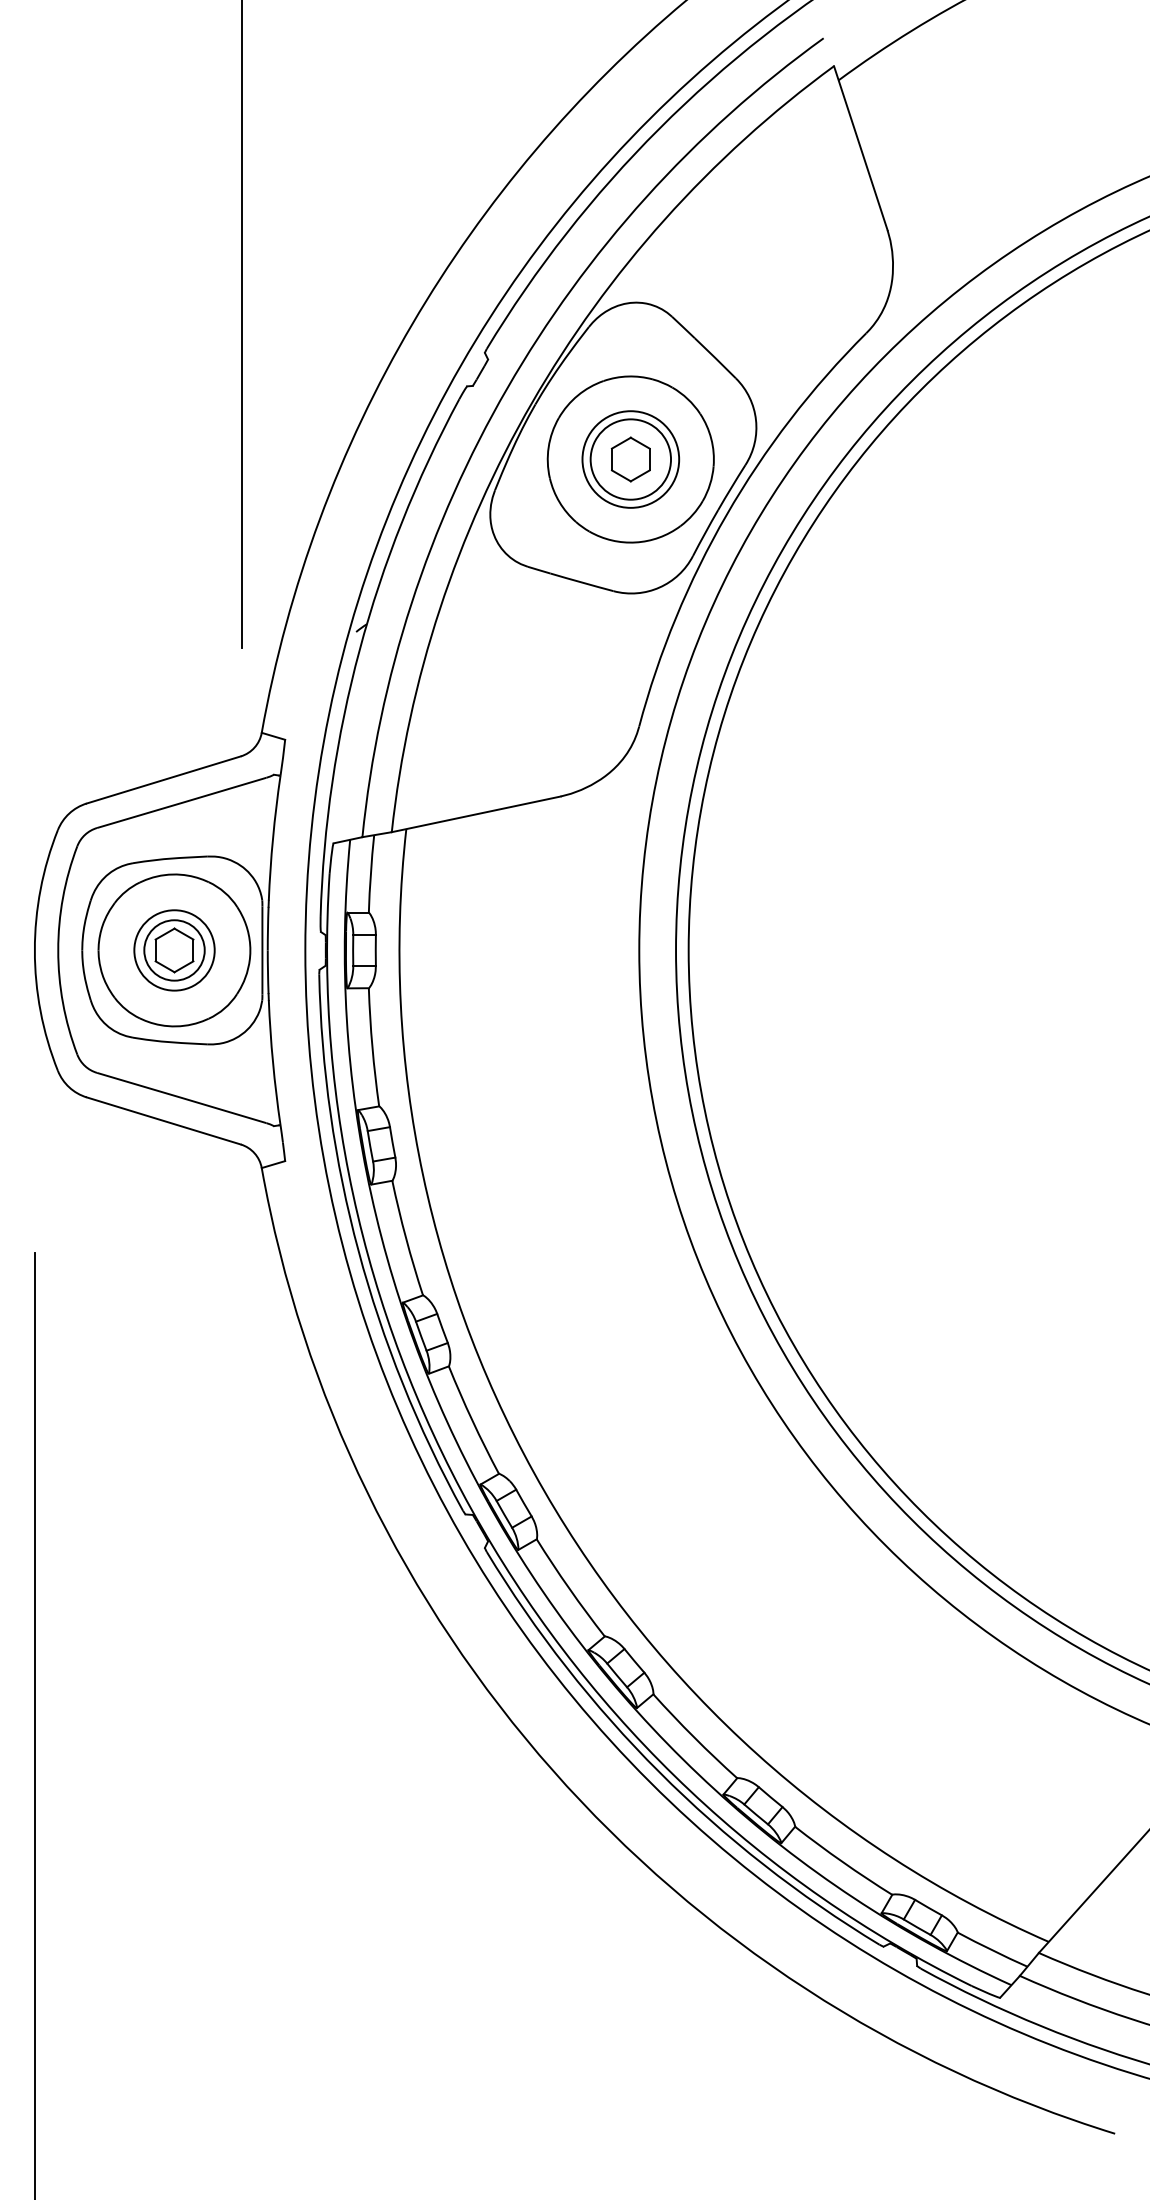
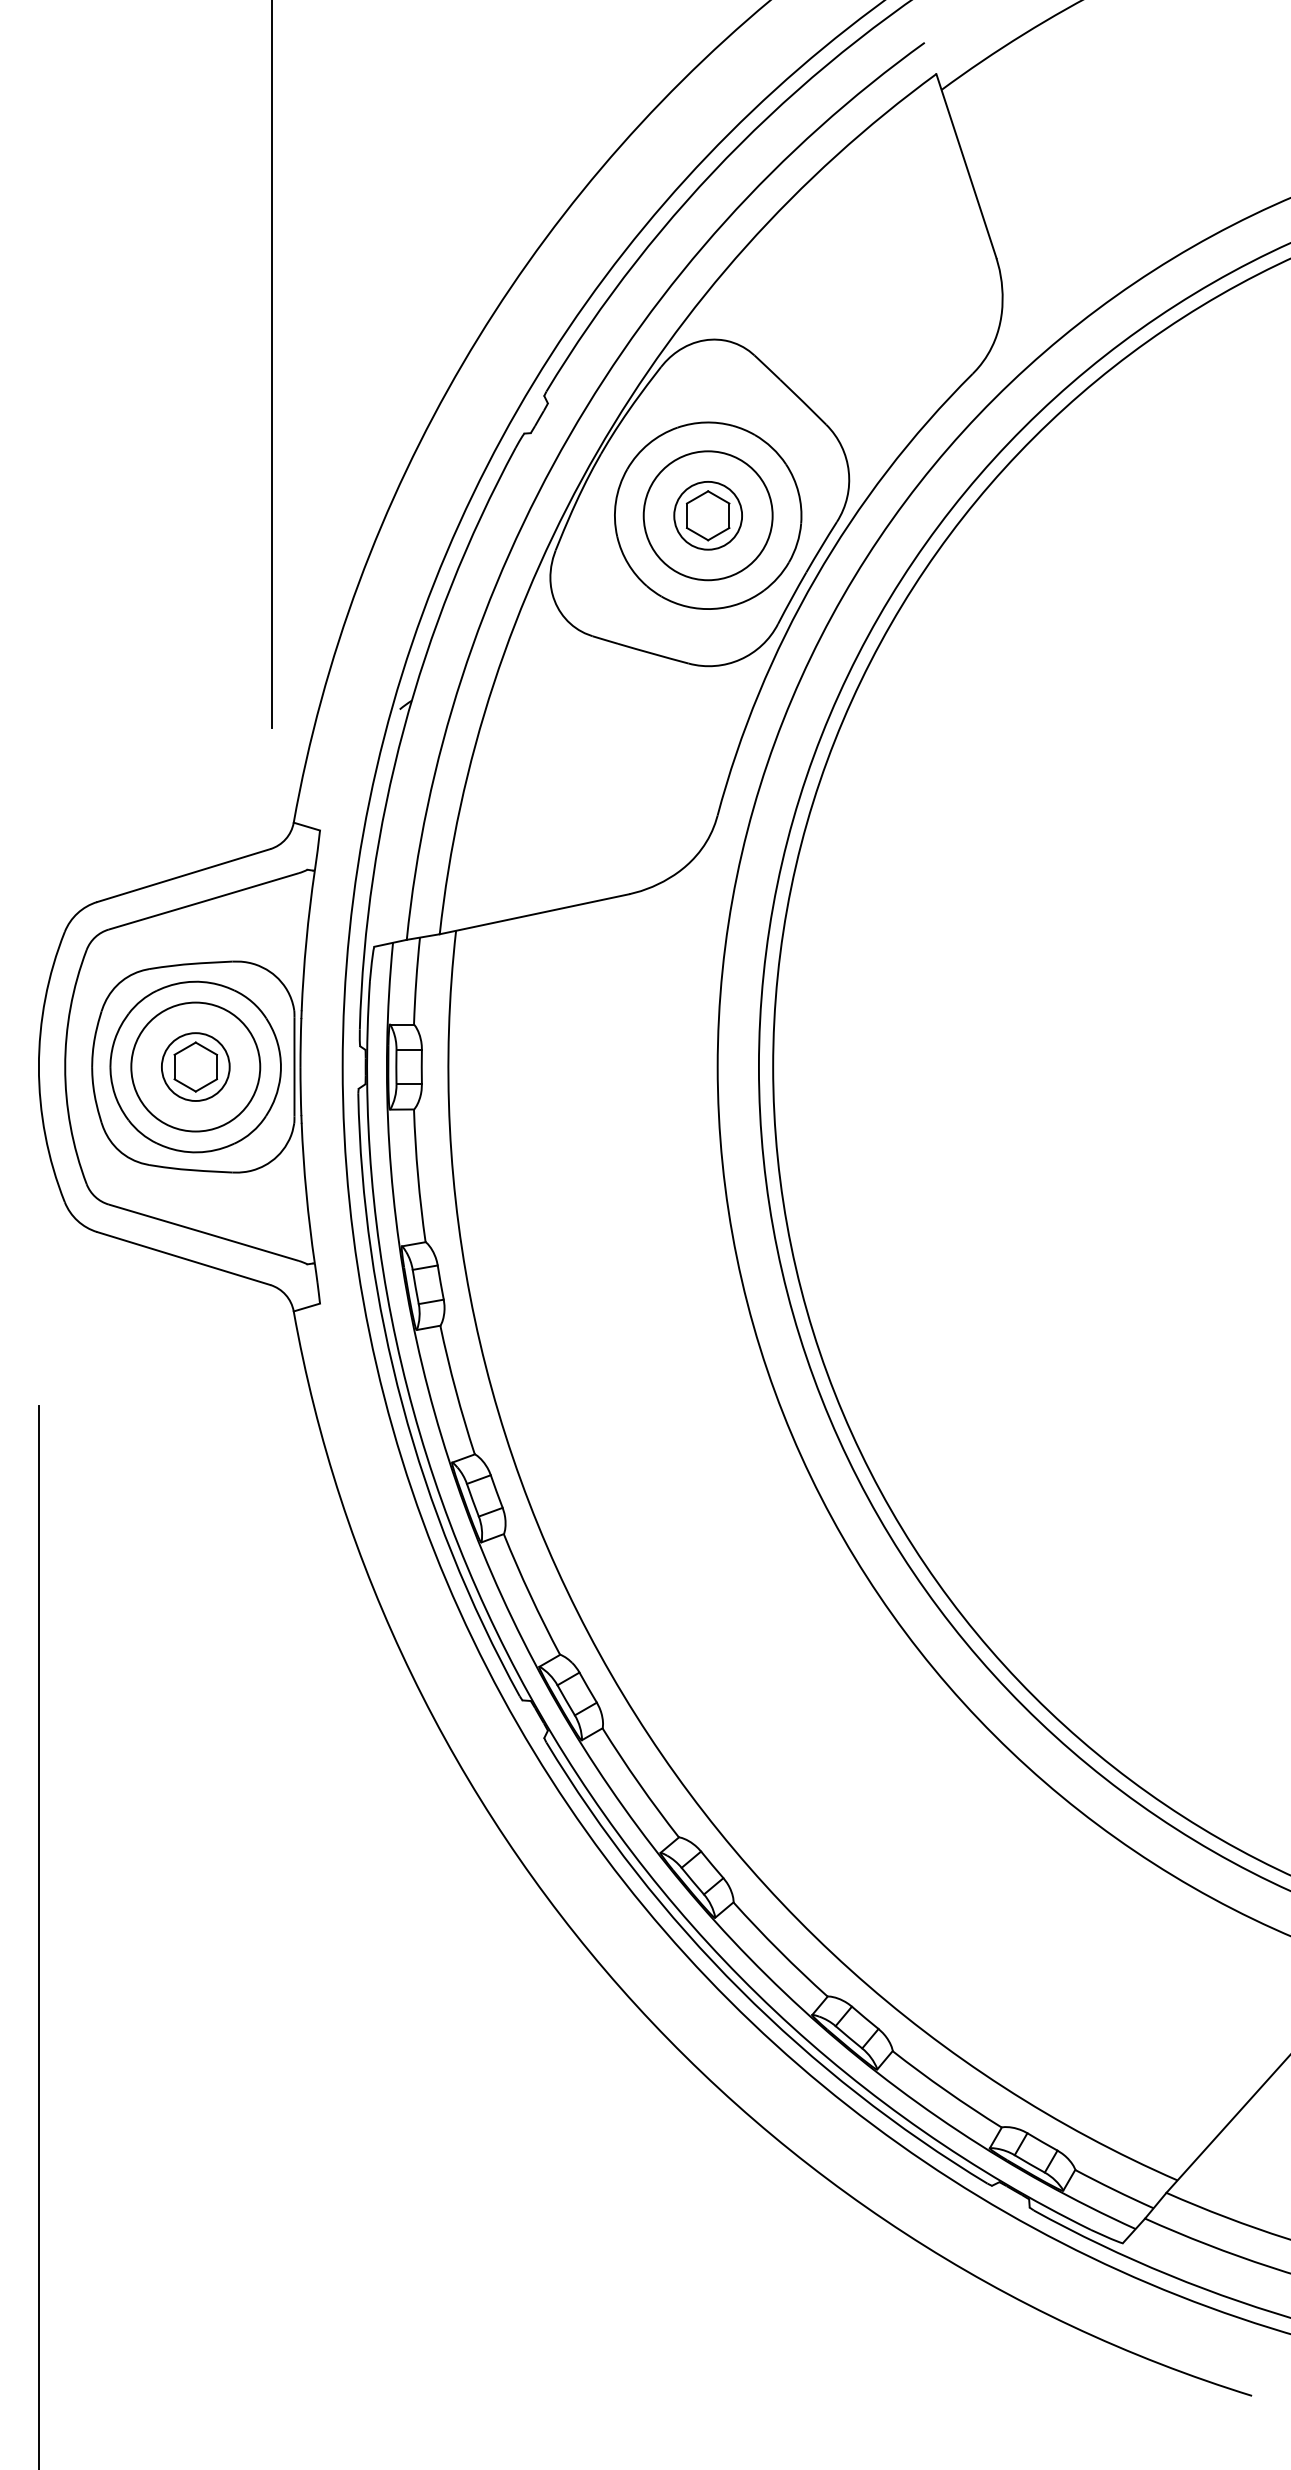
circle: (630, 459) -> (707, 515), size x1.43
circle: (631, 459) -> (708, 515), size x0.62
circle: (174, 949) -> (195, 1066), size x1.43

